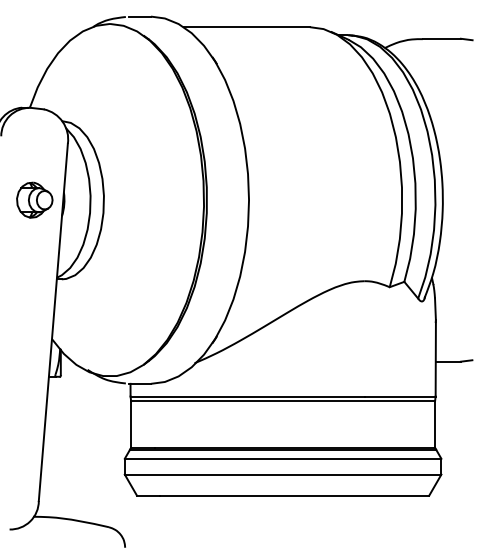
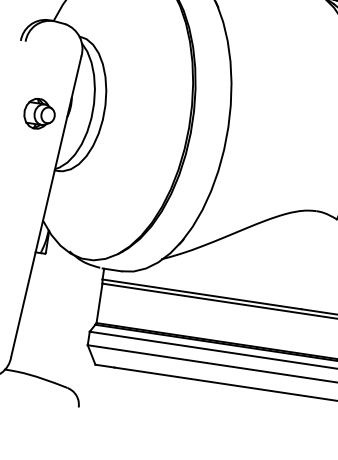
part: (34, 199) -> (39, 113), moved

